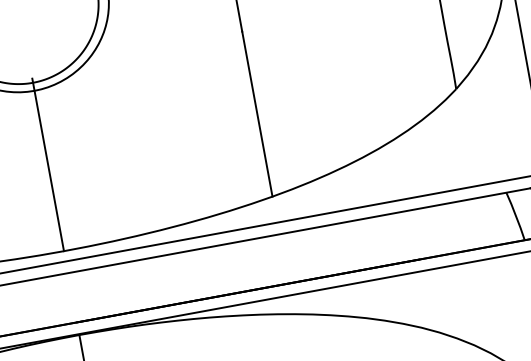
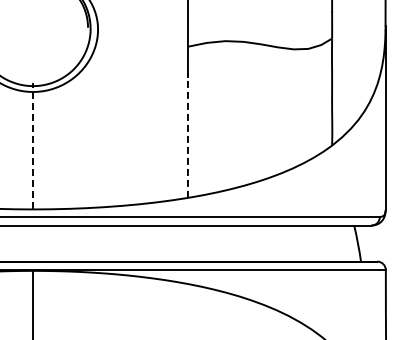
line: (256, 112) -> (187, 136), solid -> dashed
line: (48, 163) -> (33, 145), solid -> dashed

